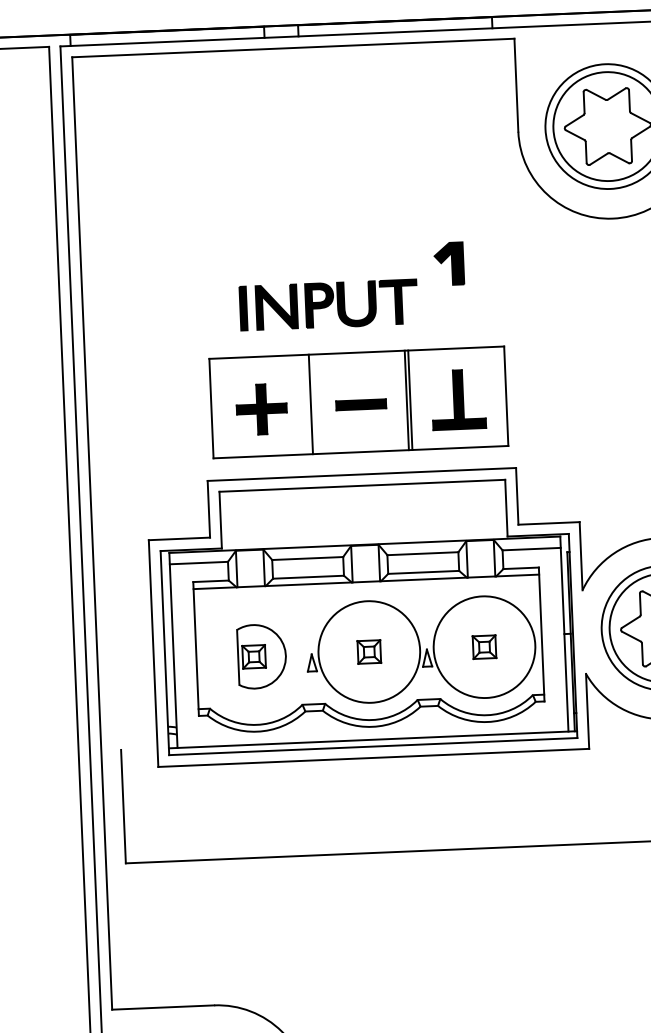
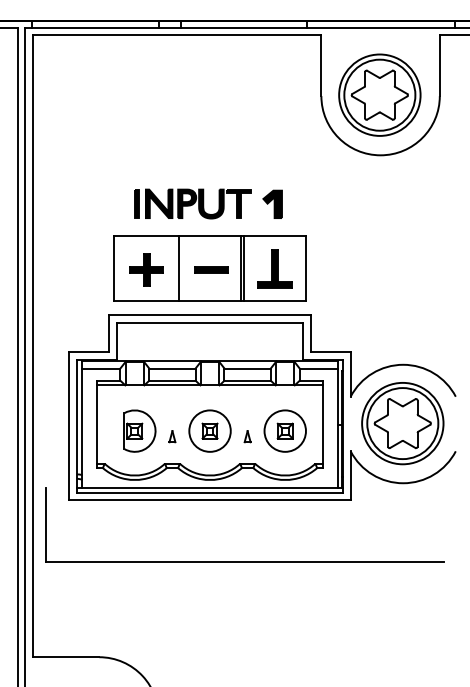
part: (448, 262) -> (272, 203), moved
circle: (483, 646) -> (284, 430), size x0.62
circle: (368, 651) -> (209, 430), size x0.62

